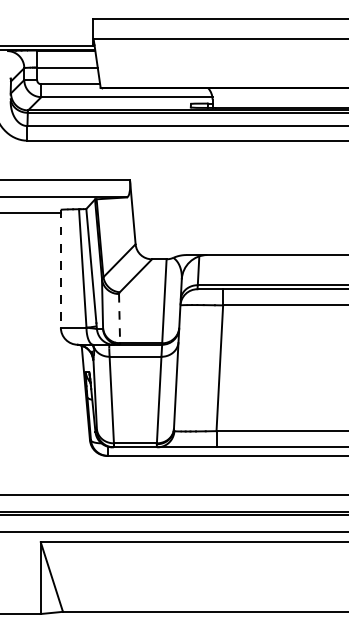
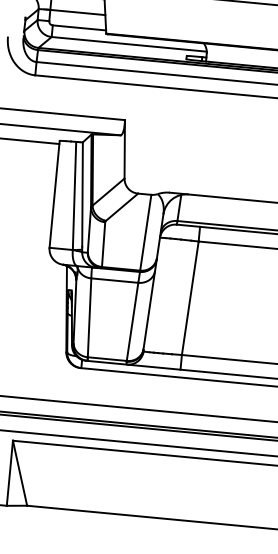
line: (60, 268) -> (54, 194), dashed -> solid
line: (119, 318) -> (103, 244), dashed -> solid

